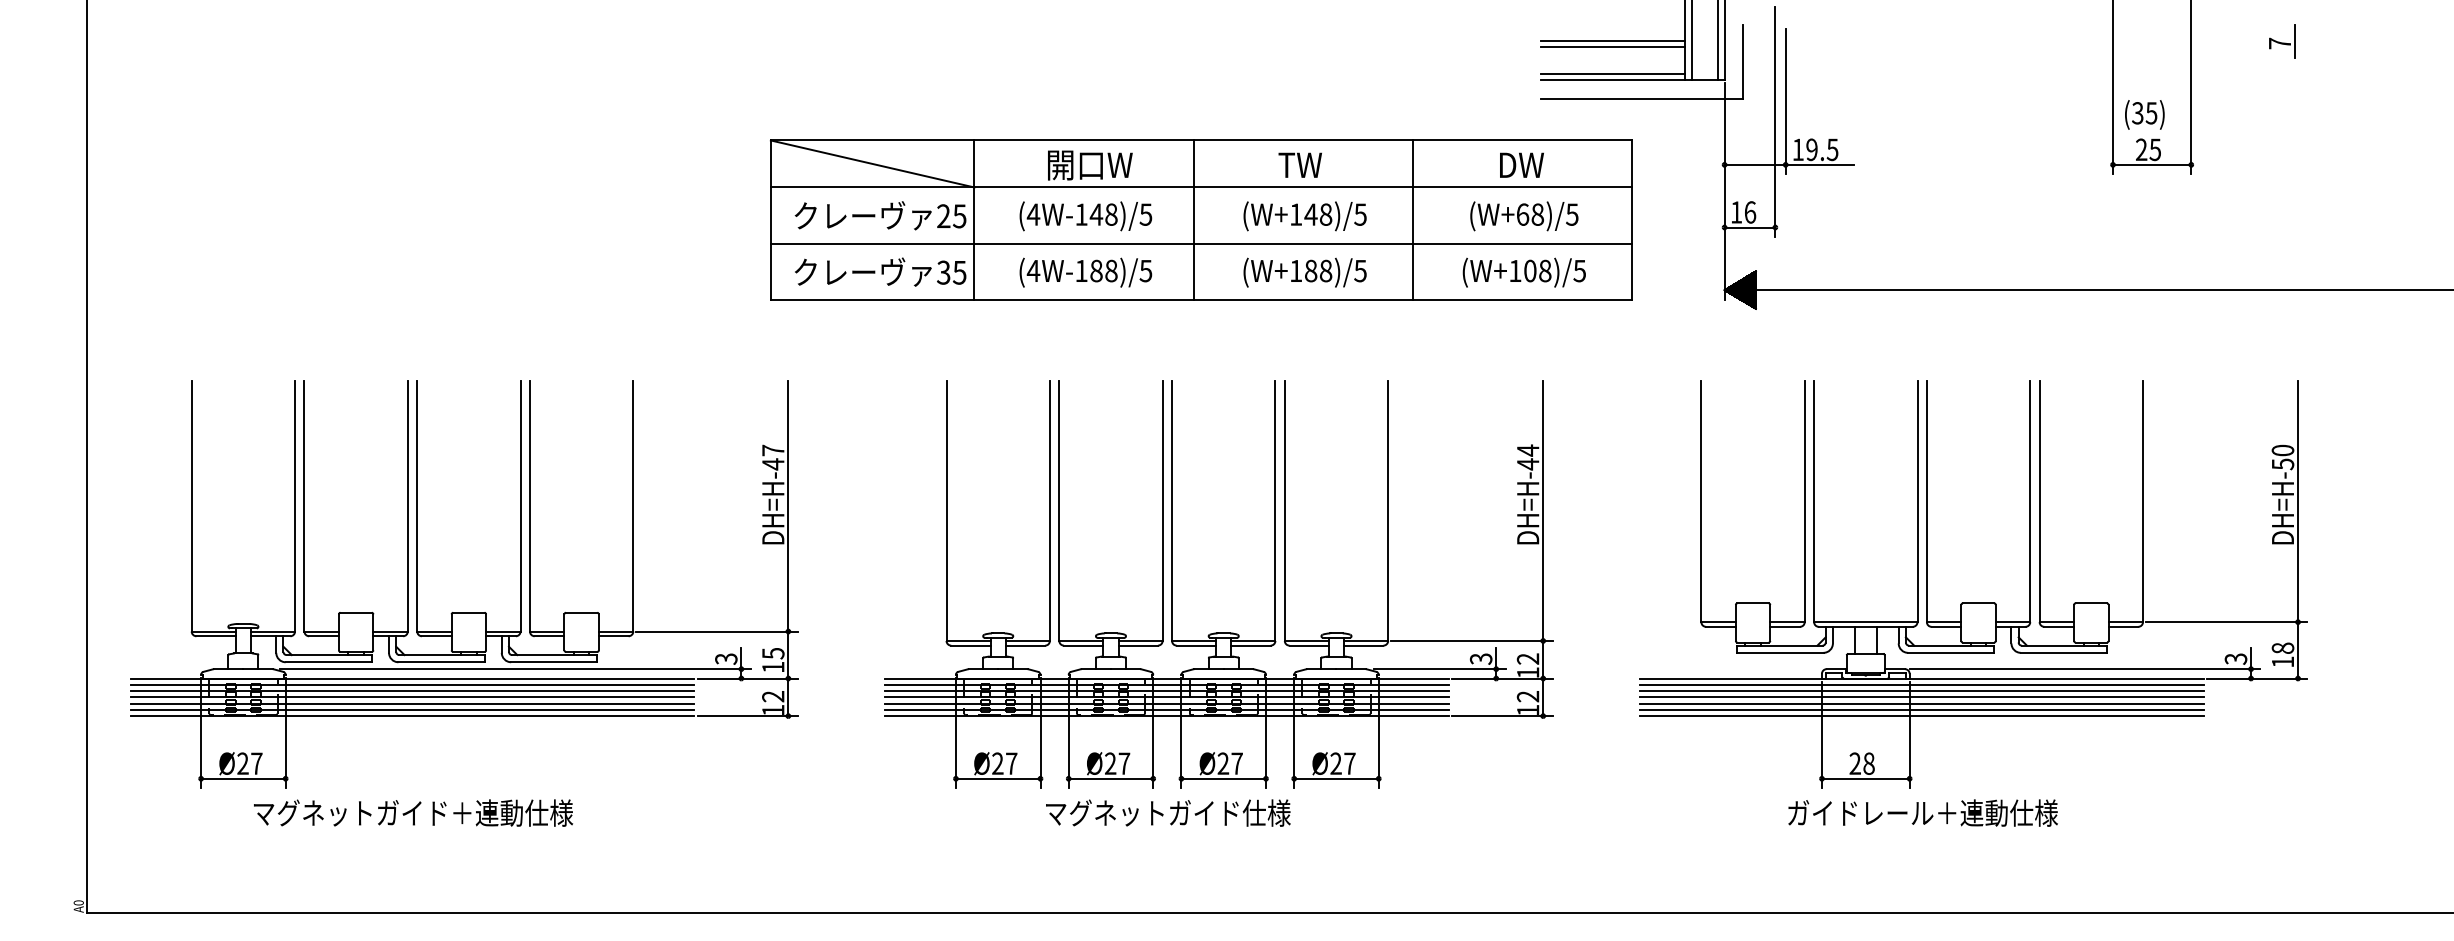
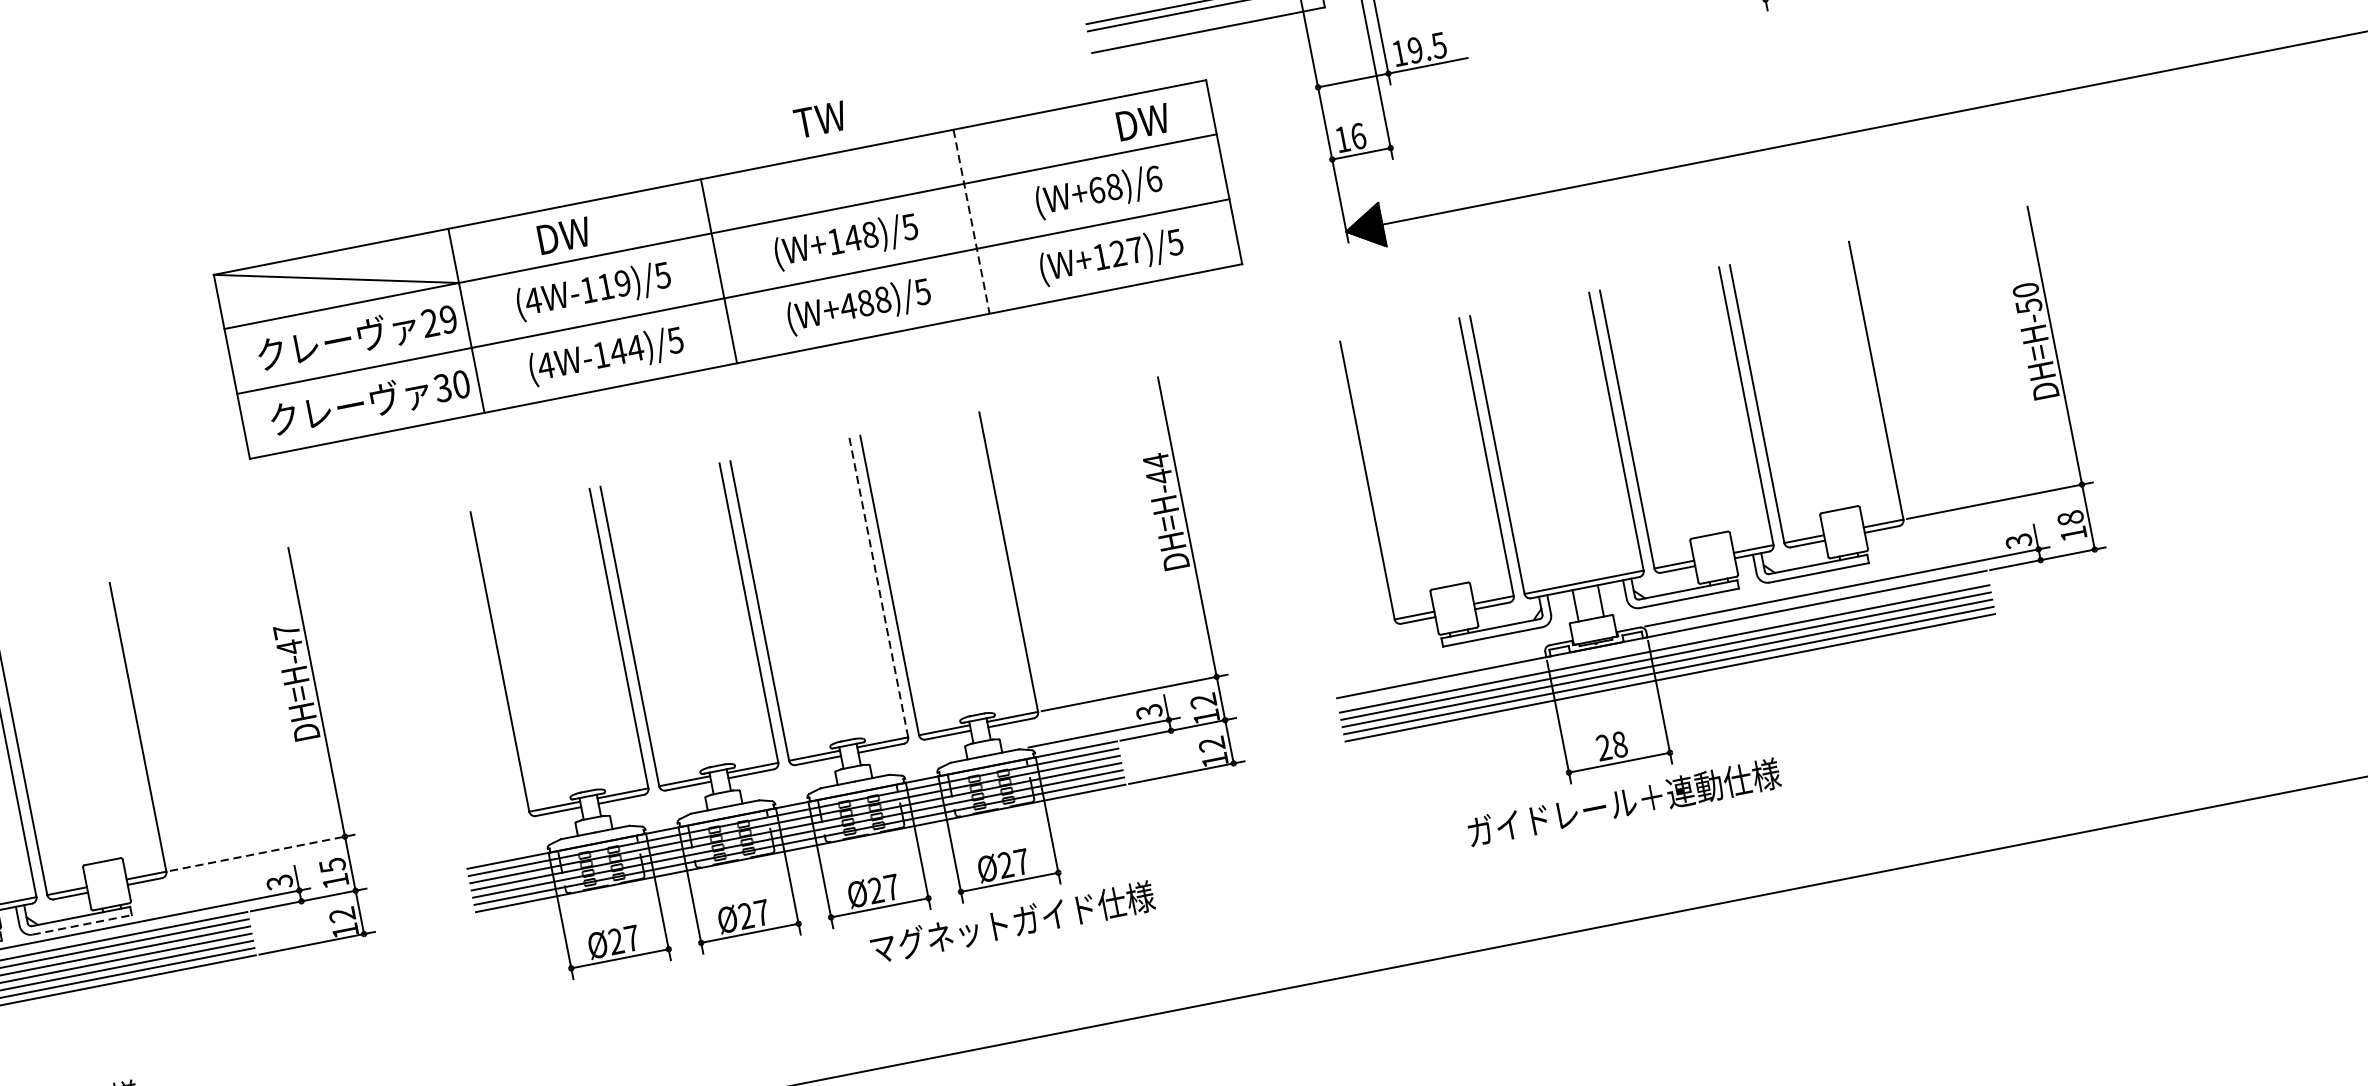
text: (1299, 164) -> (819, 119), moved
text: (1521, 164) -> (1142, 121), moved
text: (1090, 165) -> (587, 231), 開口W -> DW
text: (1103, 214) -> (613, 284), (4W-148)/5 -> (4W-119)/5
text: (1572, 214) -> (1154, 178), (W+68)/5 -> (W+68)/6
text: (959, 216) -> (448, 319), 25 -> 29
line: (1412, 220) -> (971, 222), solid -> dashed
text: (1103, 270) -> (626, 349), (4W-188)/5 -> (4W-144)/5
text: (1295, 270) -> (847, 306), (W+188)/5 -> (W+488)/5
text: (1537, 270) -> (1126, 251), (W+108)/5 -> (W+127)/5
text: (959, 272) -> (460, 384), 35 -> 30
line: (1275, 510) -> (878, 587), solid -> dashed
line: (717, 631) -> (263, 852), solid -> dashed
line: (554, 662) -> (82, 925), solid -> dashed
line: (1922, 684) -> (1663, 641), removed
text: (1168, 812) -> (1012, 922), moved
text: (1922, 812) -> (1623, 802), moved

